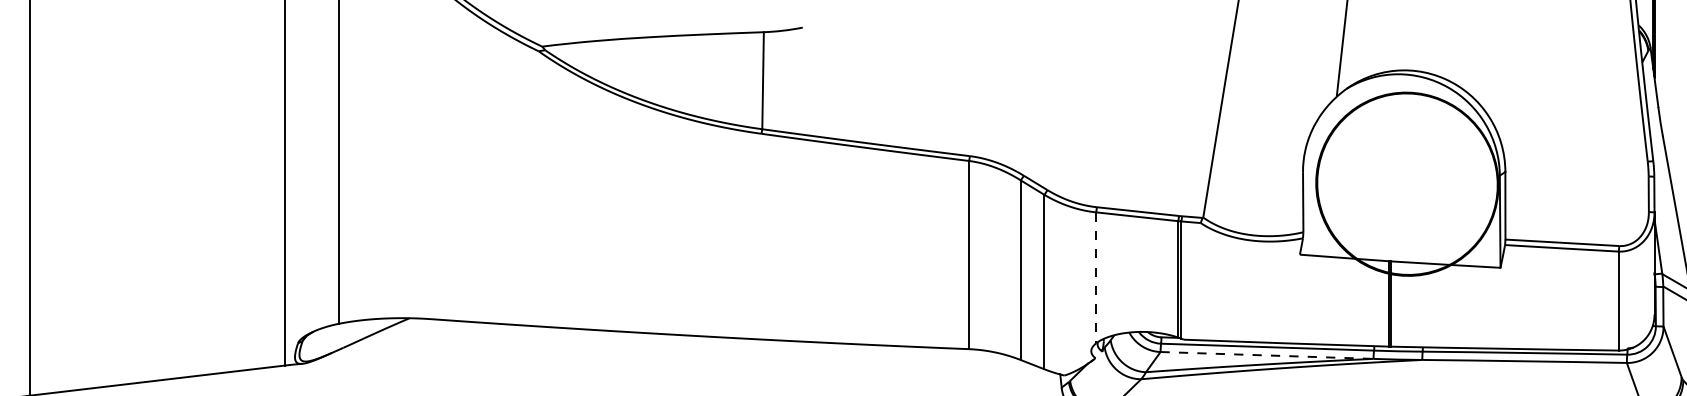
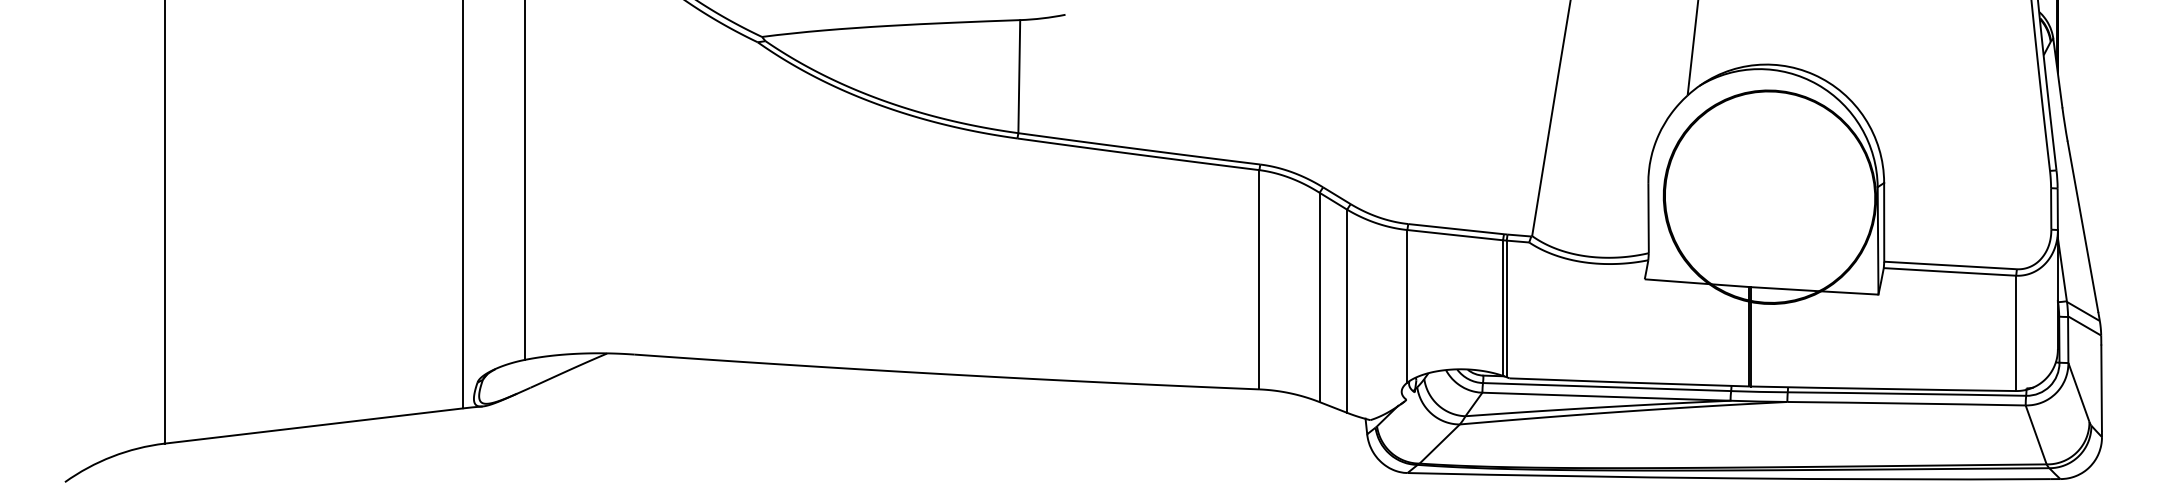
line: (1096, 278) -> (1407, 306), dashed -> solid
line: (1267, 355) -> (1606, 396), dashed -> solid

